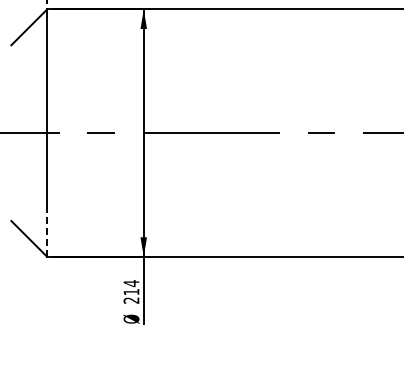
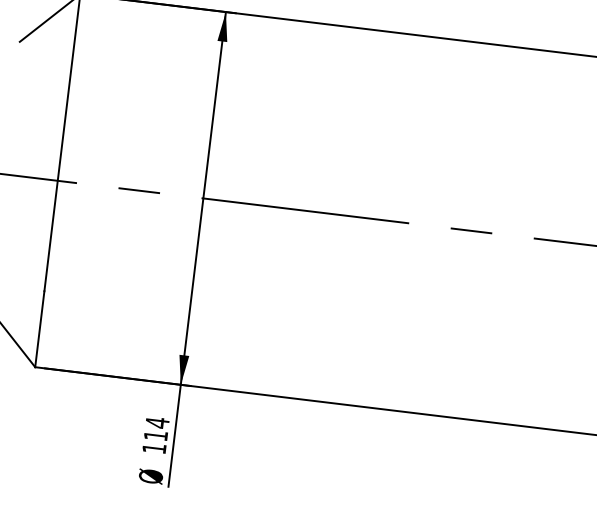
line: (47, 231) -> (40, 329), dashed -> solid
text: (131, 300) -> (154, 448), 214 -> 114

